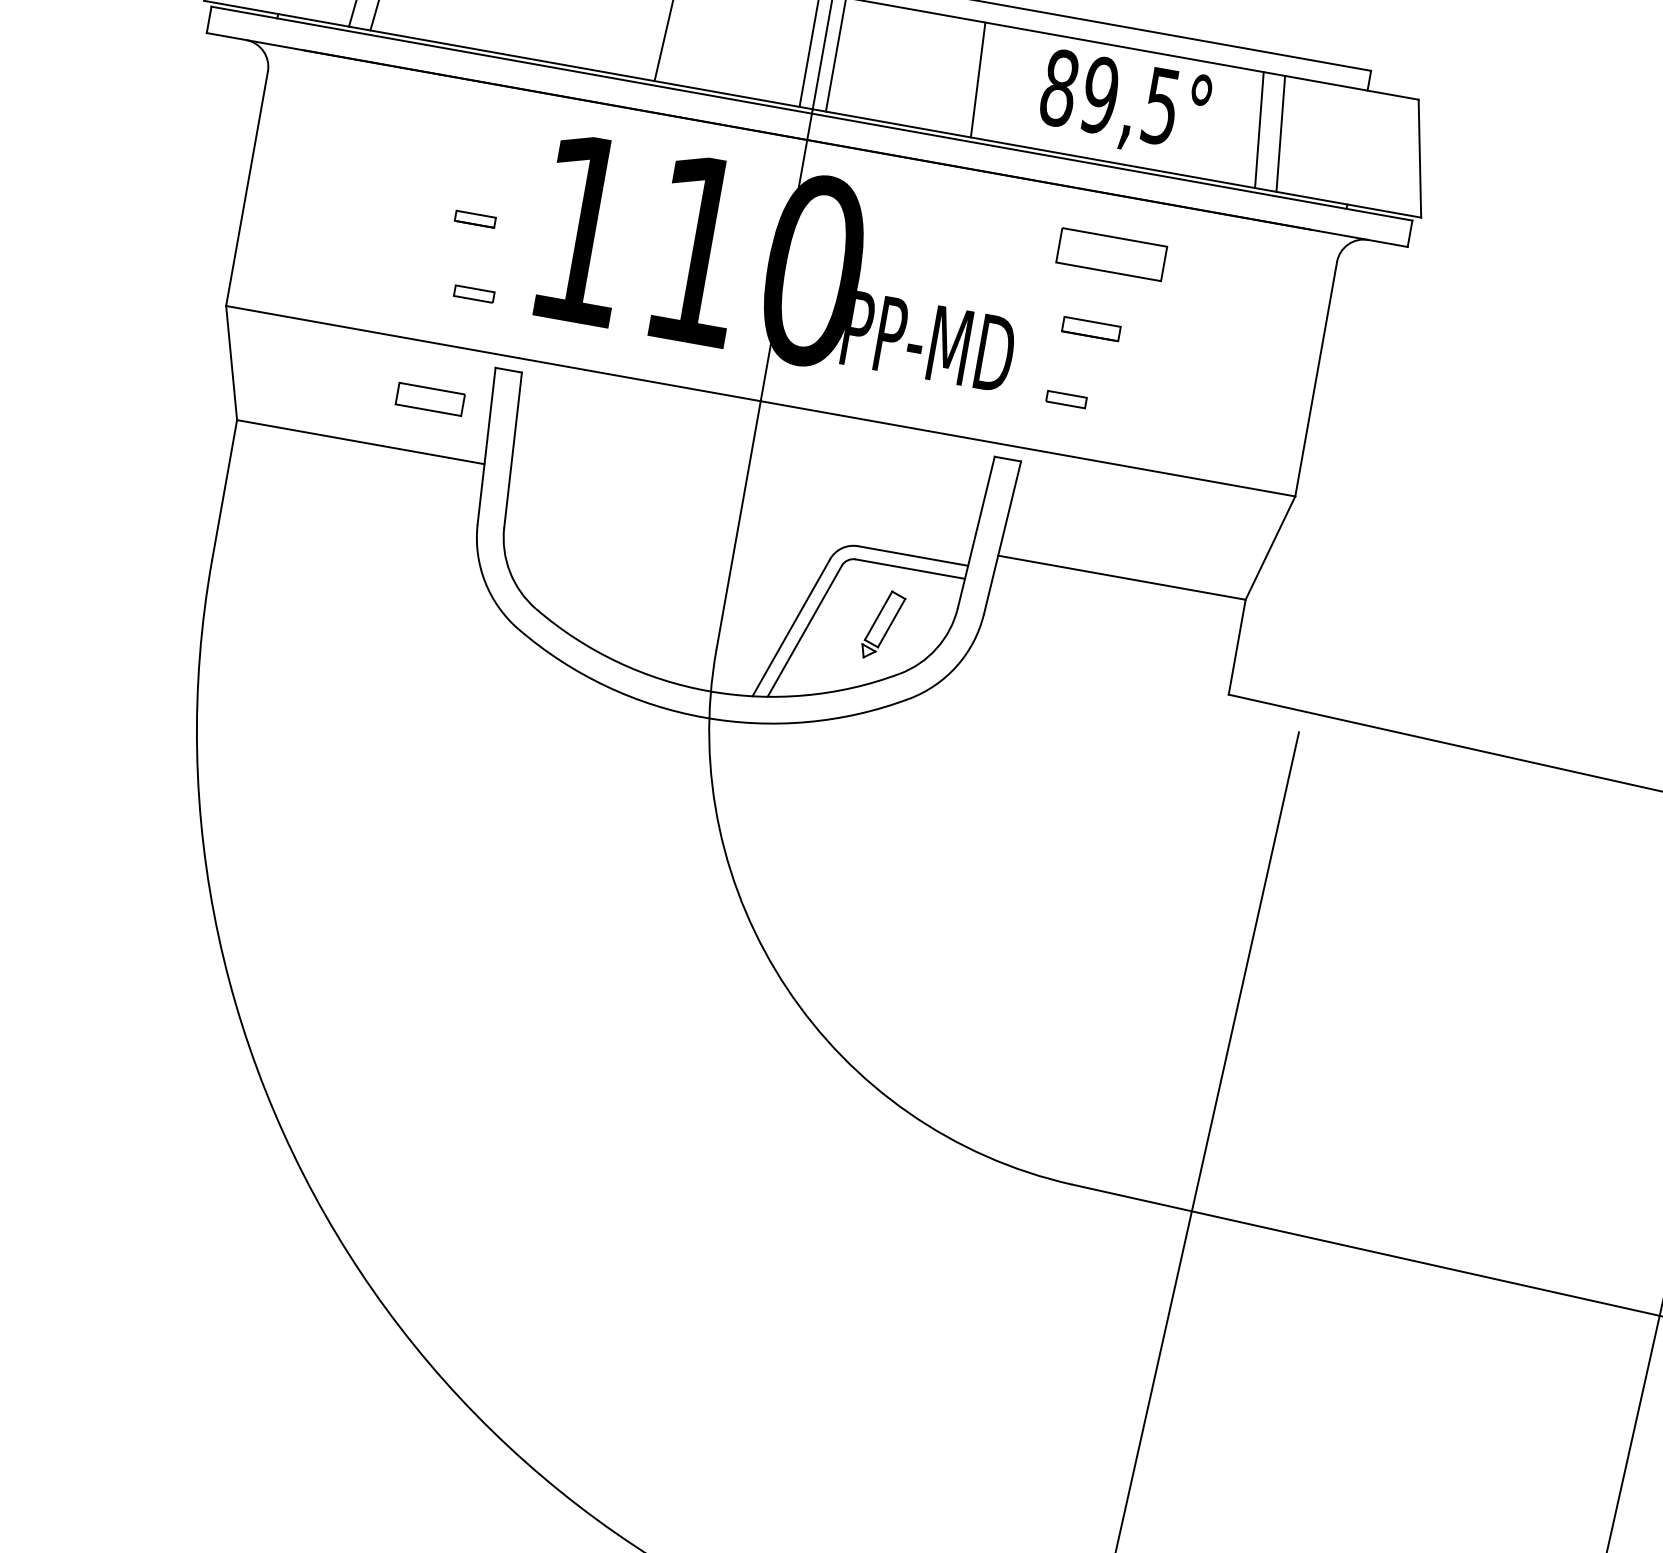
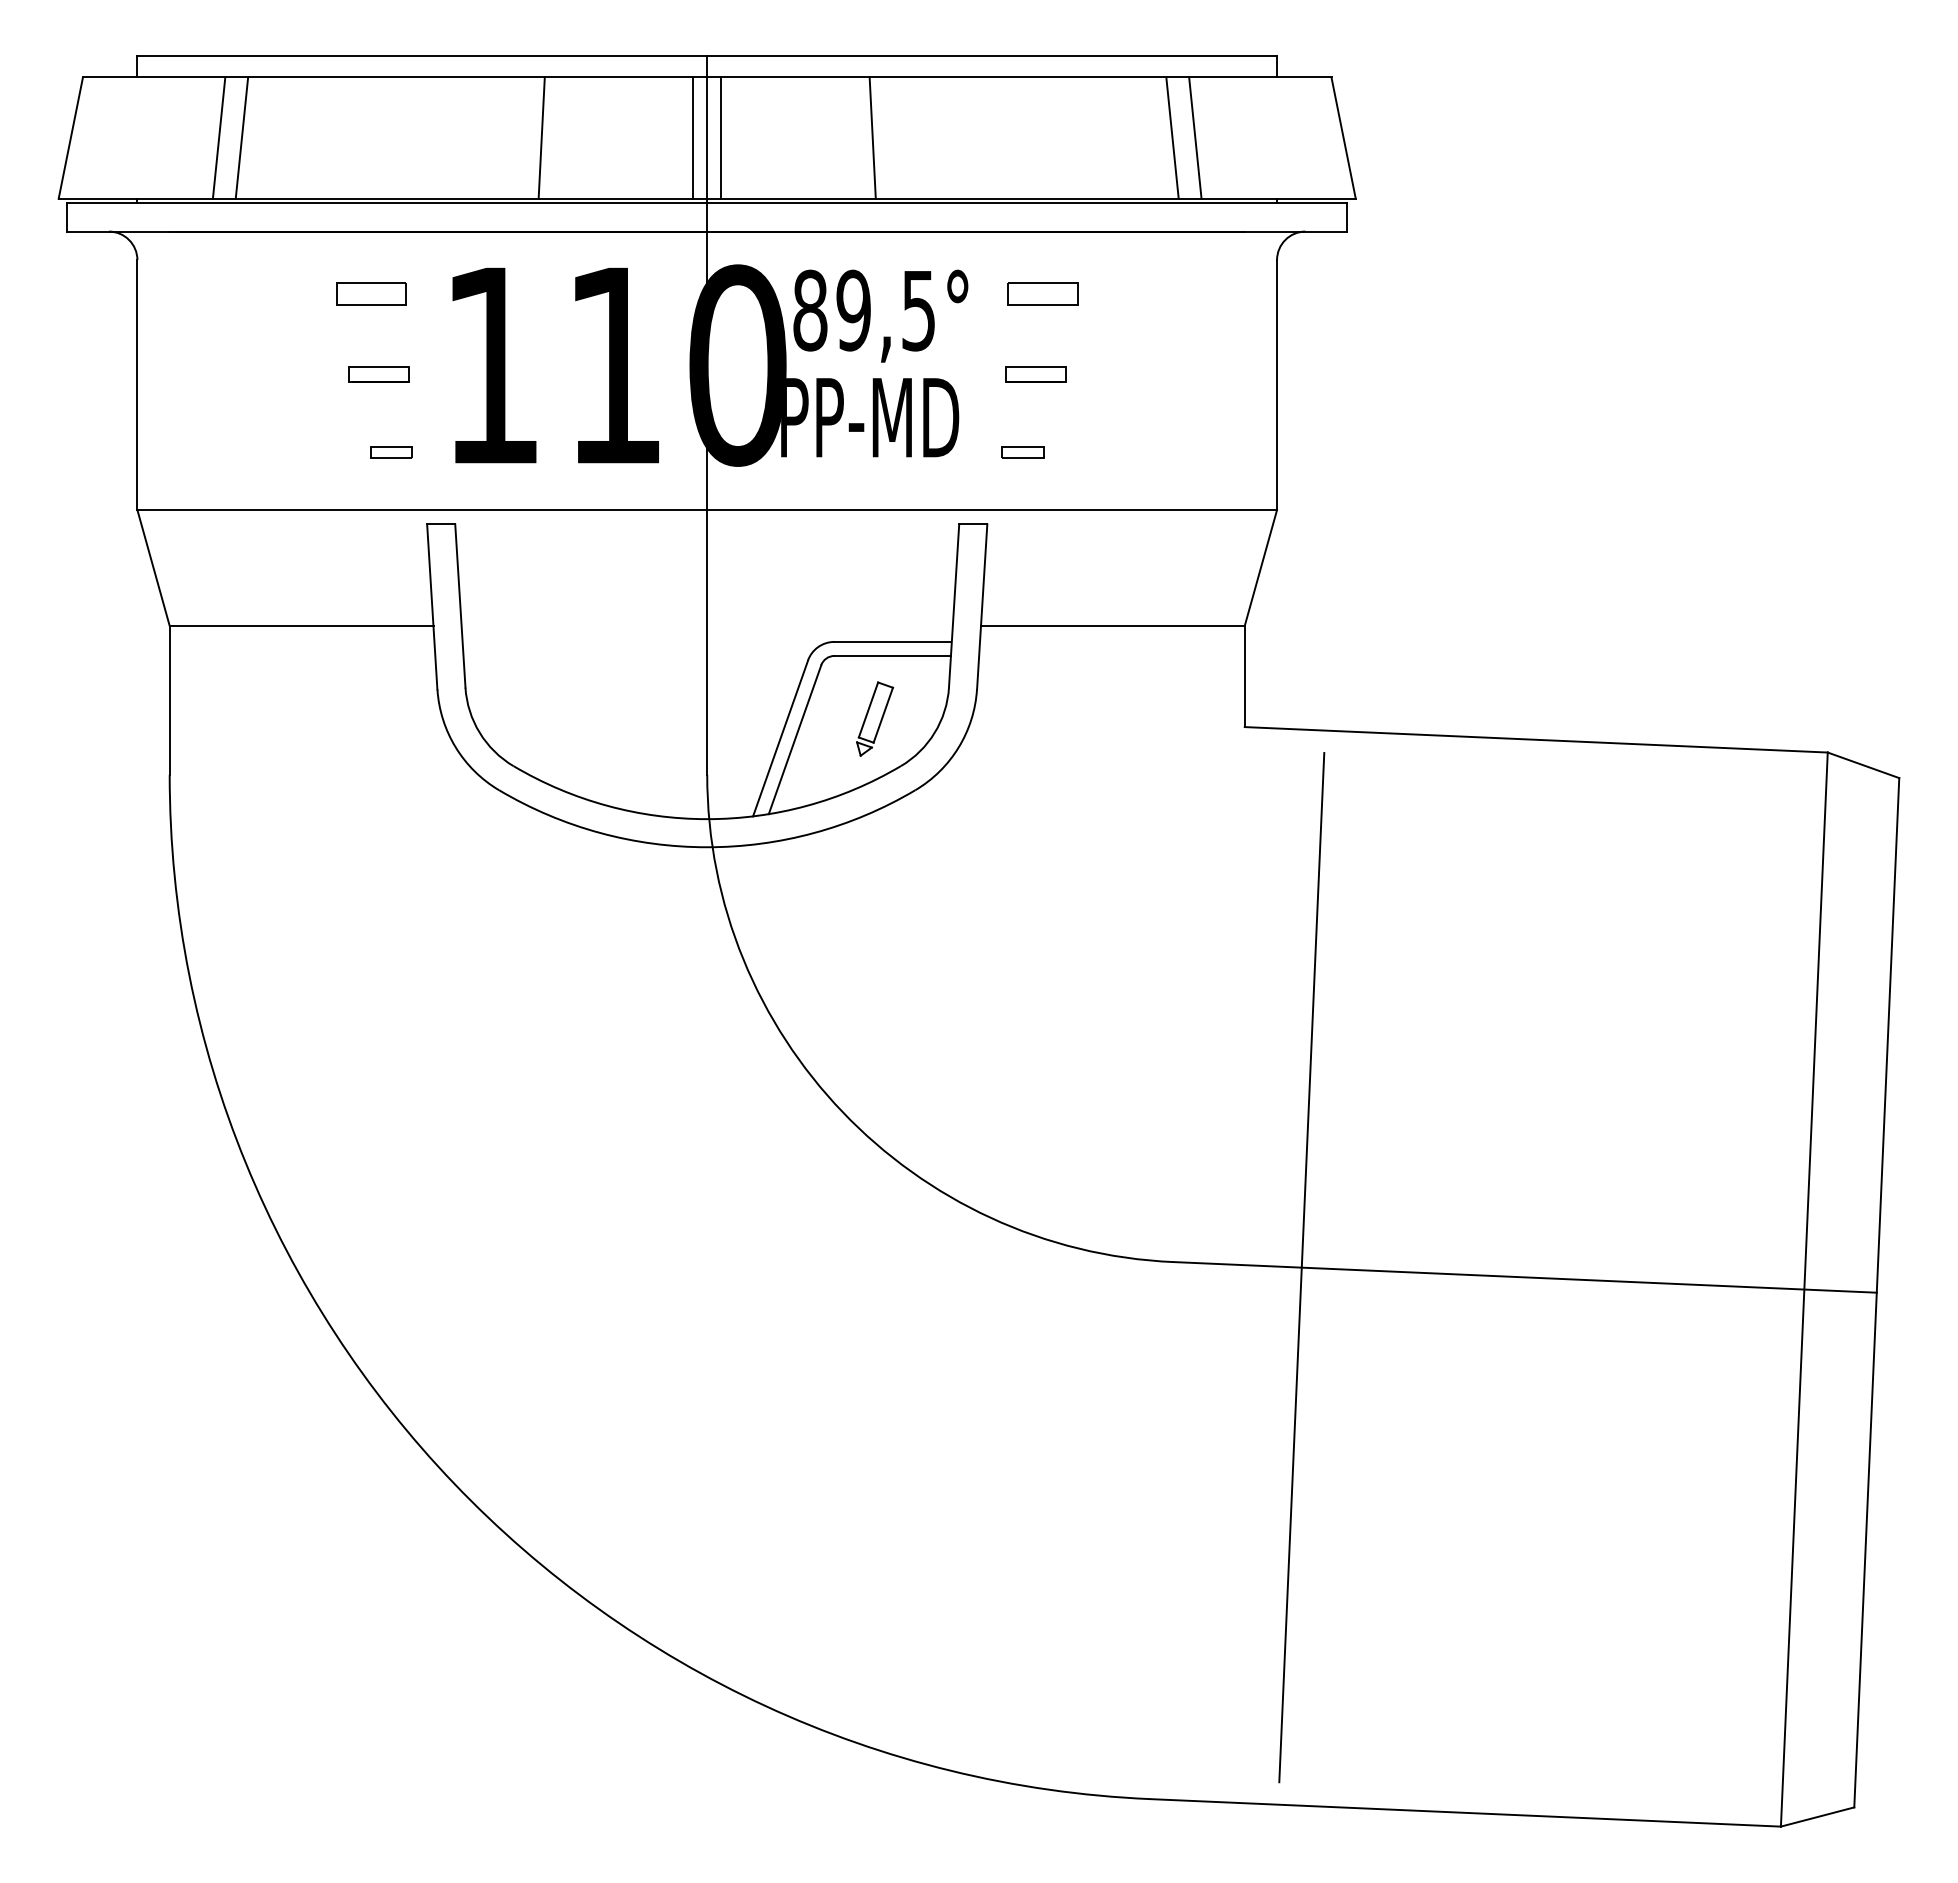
text: (1124, 104) -> (880, 315), moved
part: (474, 219) -> (378, 374), size x1.43
part: (1111, 254) -> (1042, 293), size x0.62
part: (430, 398) -> (371, 293), moved

